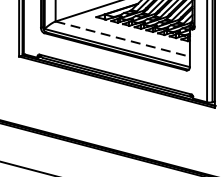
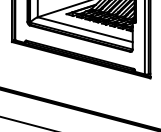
line: (123, 38) -> (85, 29), dashed -> solid

